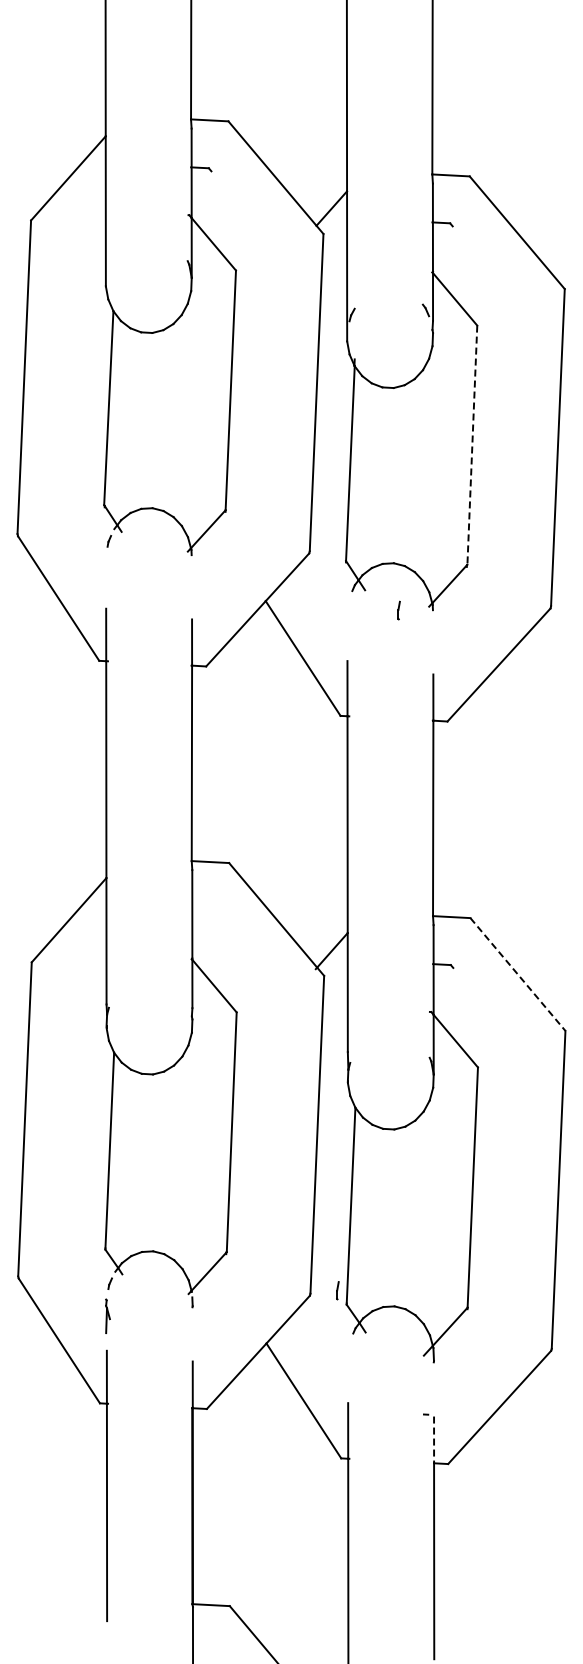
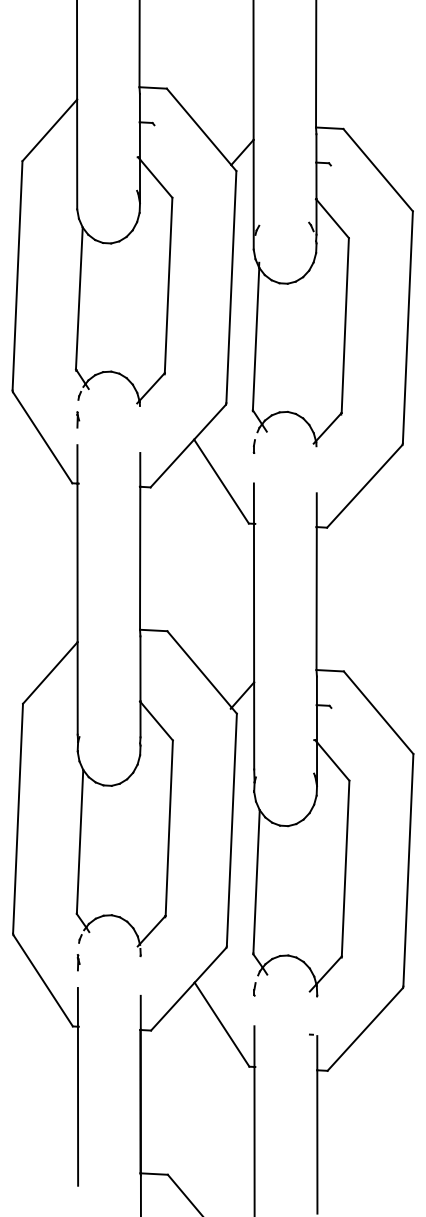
line: (472, 445) -> (345, 325), dashed -> solid
line: (107, 573) -> (78, 419), added
part: (398, 610) -> (253, 446), moved
line: (517, 974) -> (378, 712), dashed -> solid
line: (337, 1290) -> (254, 989), moved
part: (107, 1315) -> (78, 962), size x0.62
line: (434, 1440) -> (317, 1053), dashed -> solid

